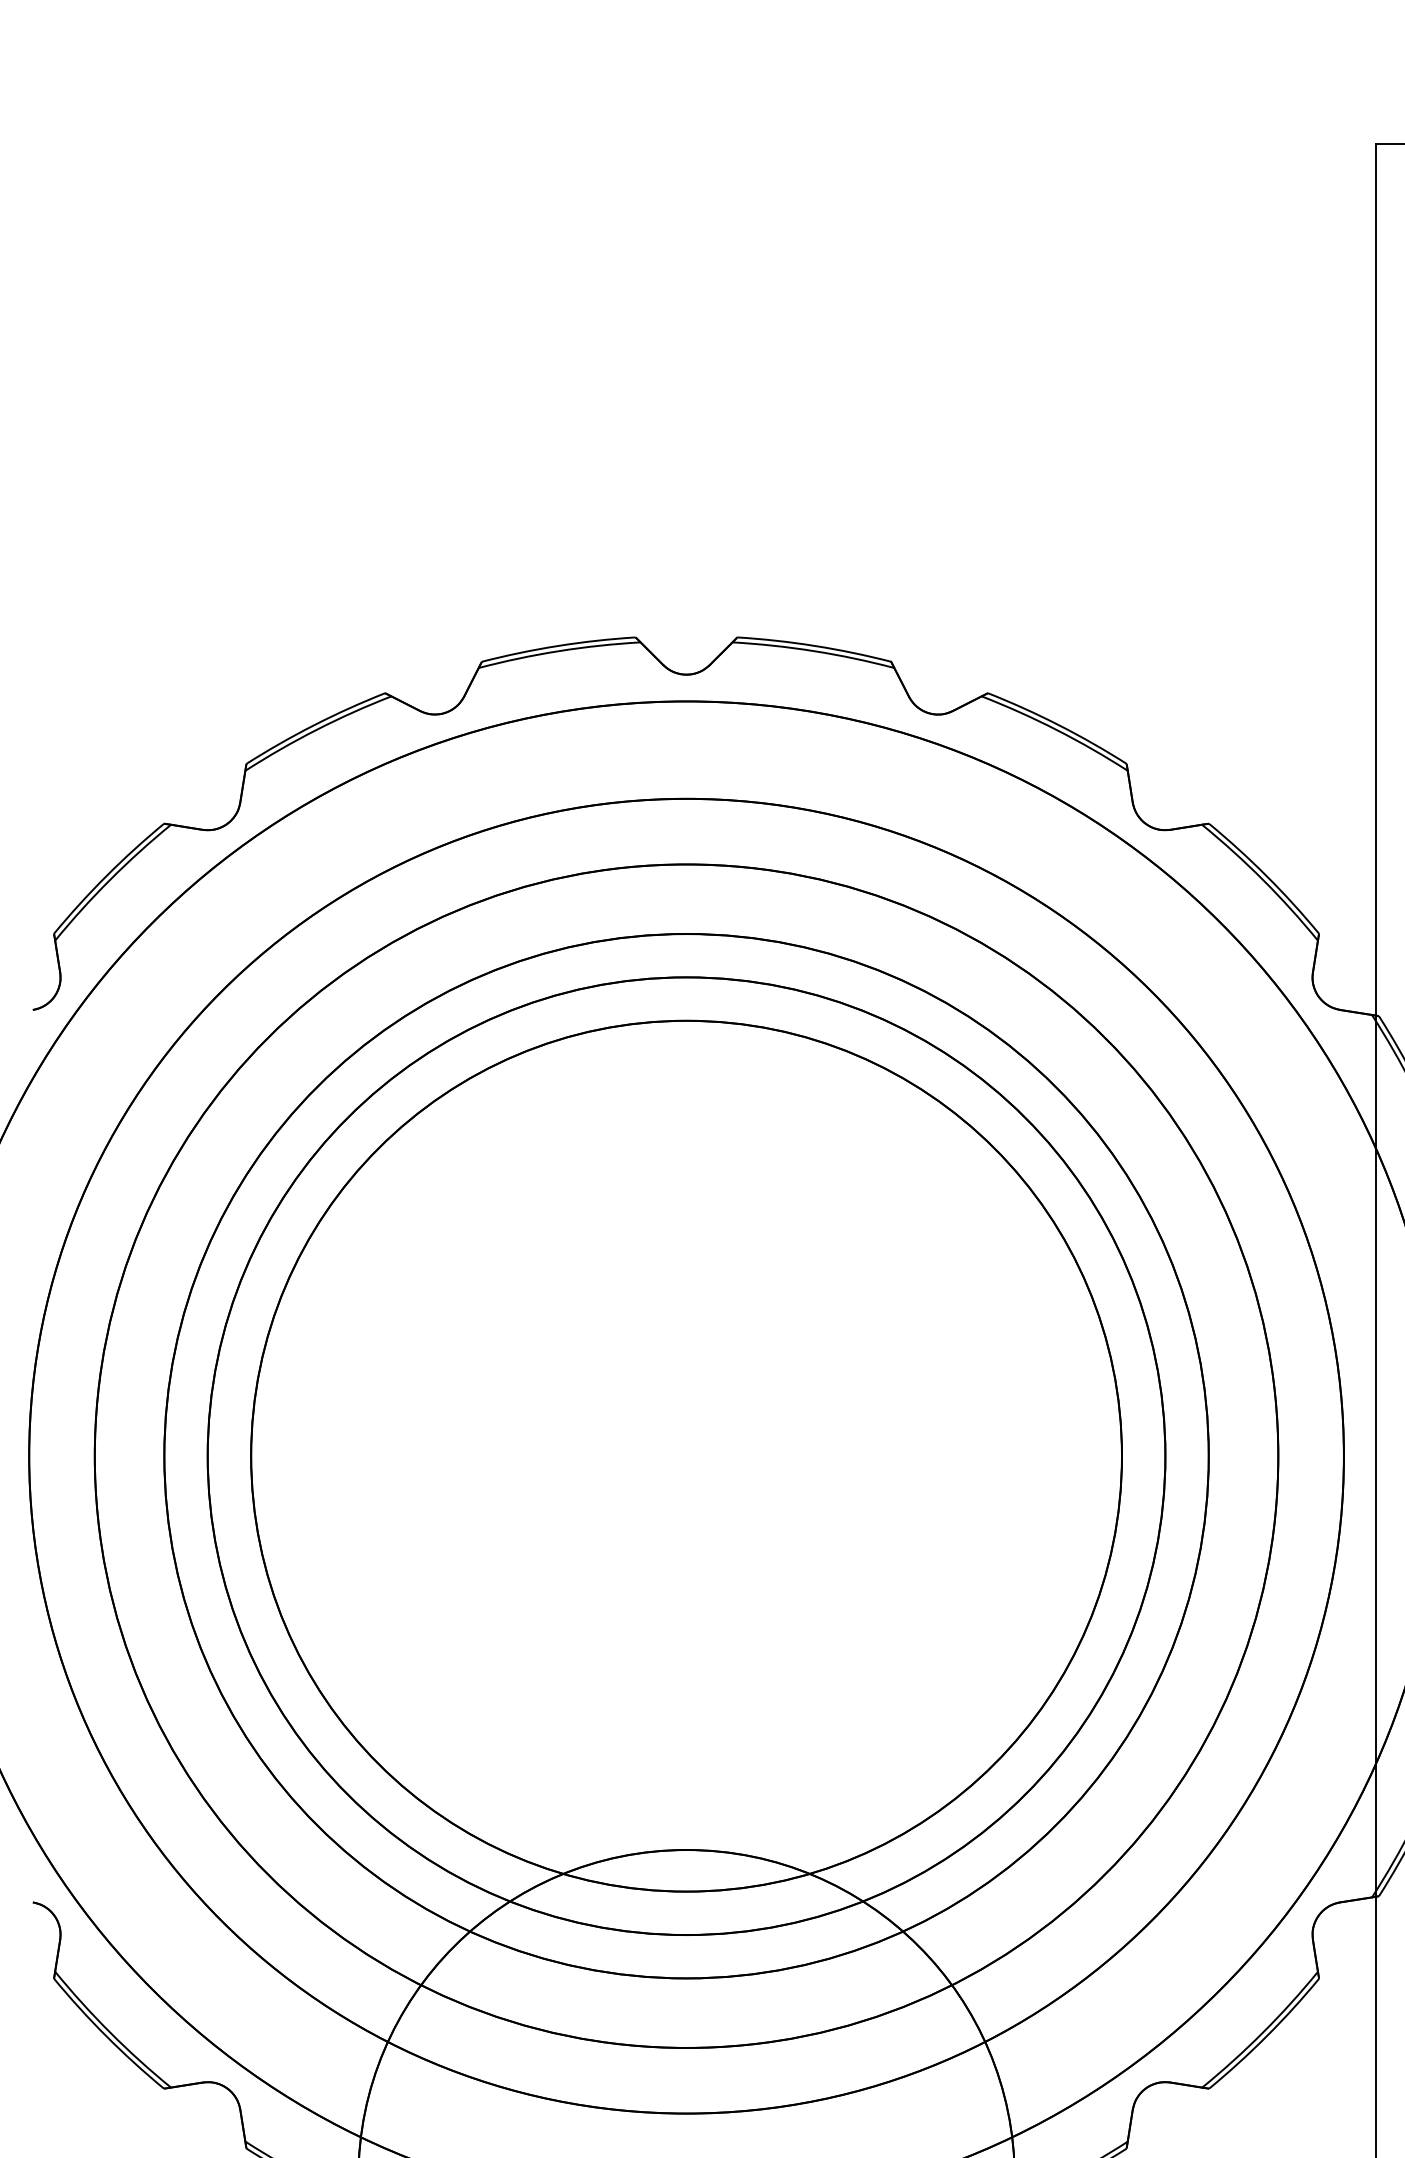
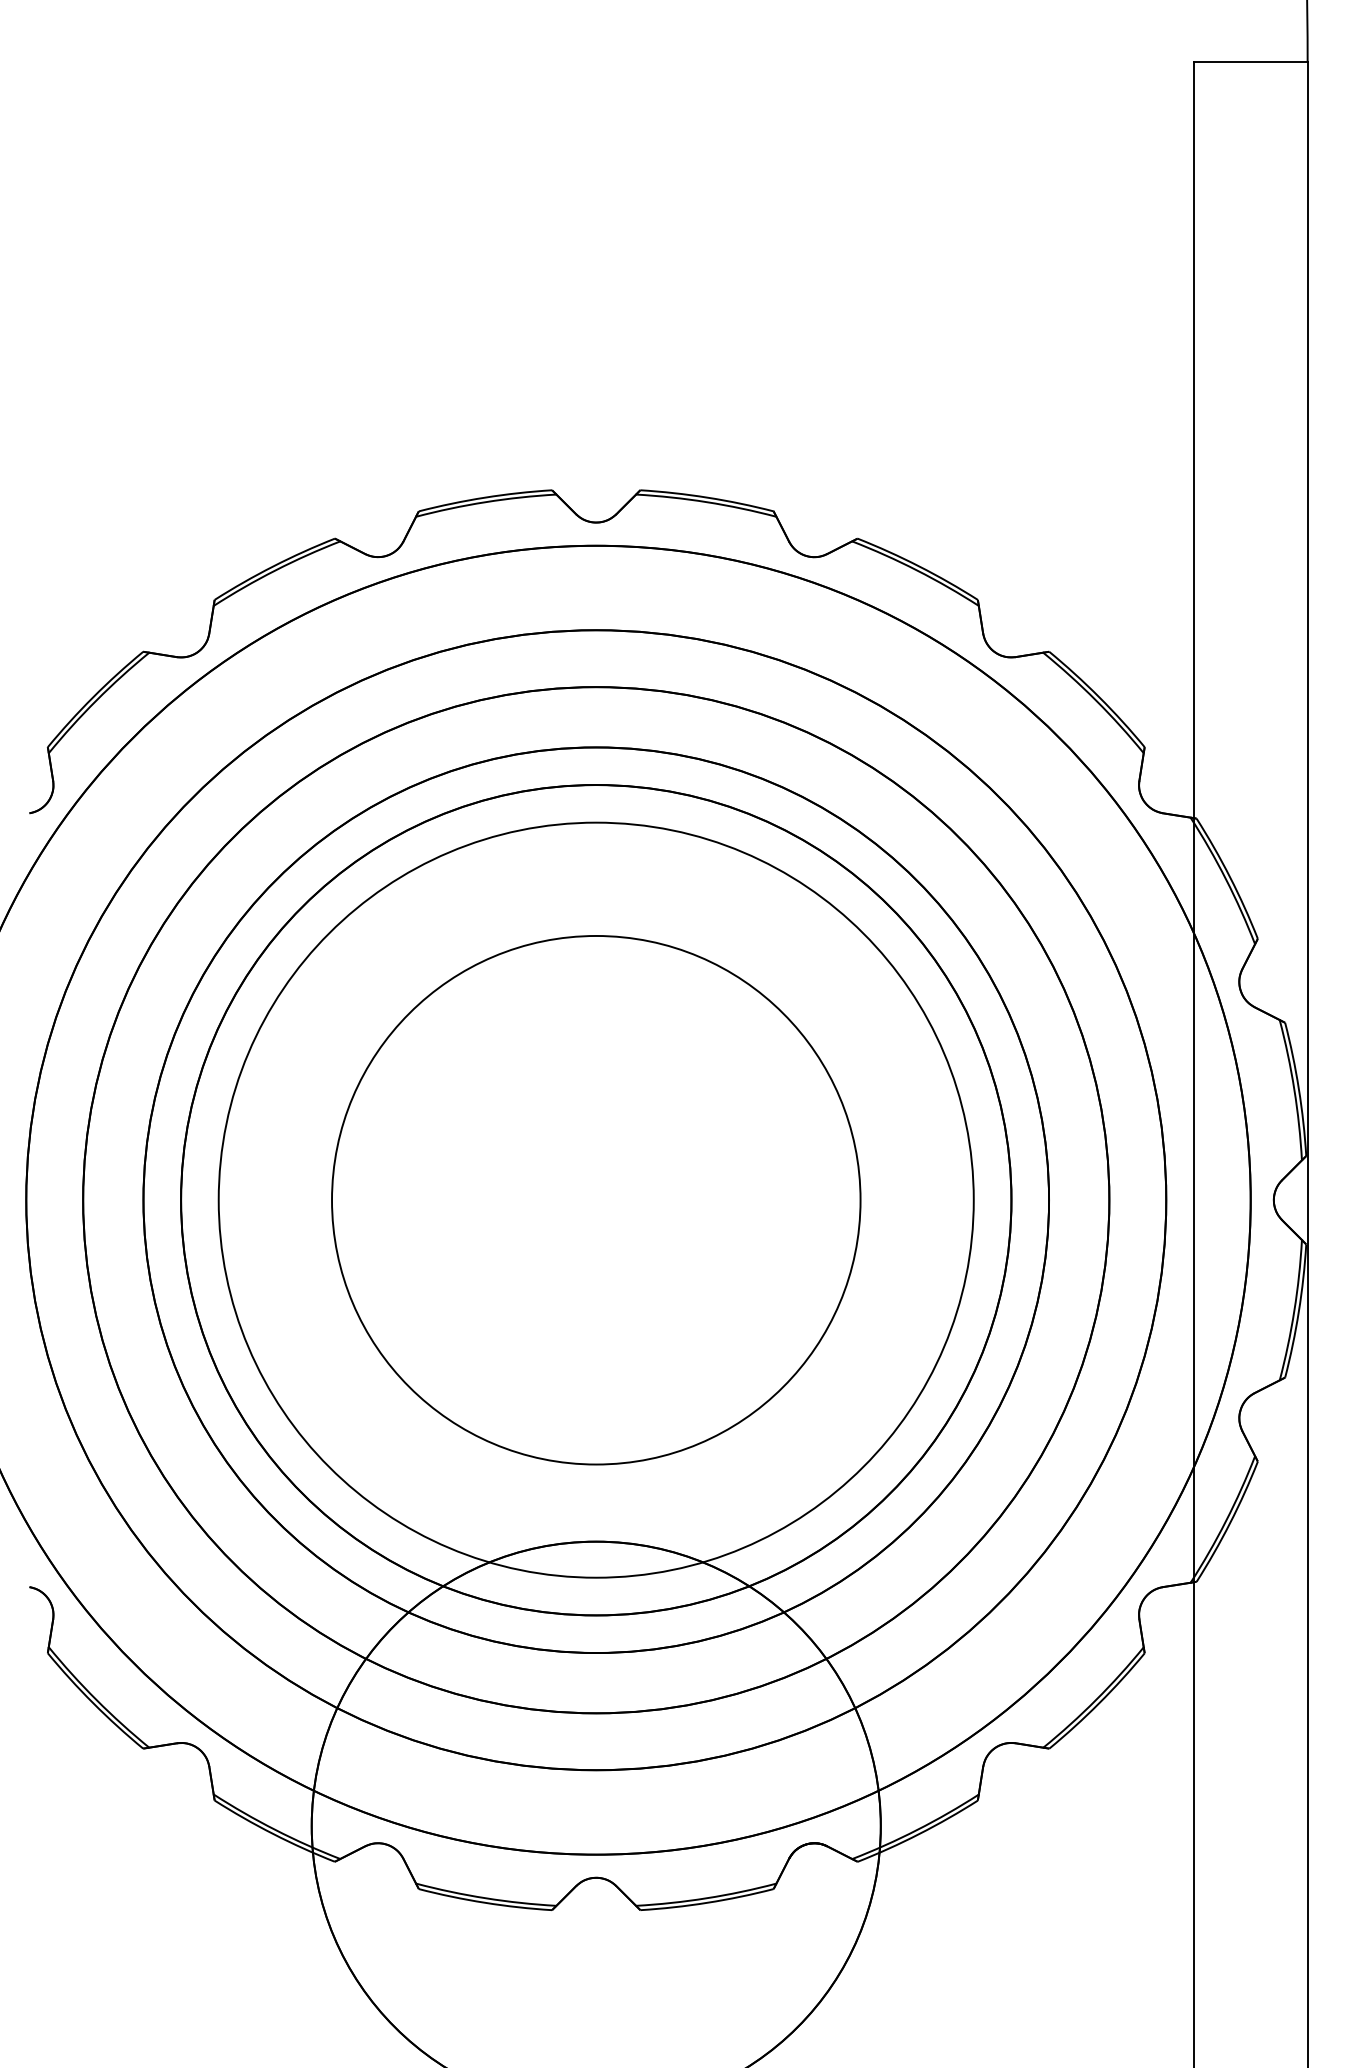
circle: (685, 1455) -> (595, 1199), size x0.7

